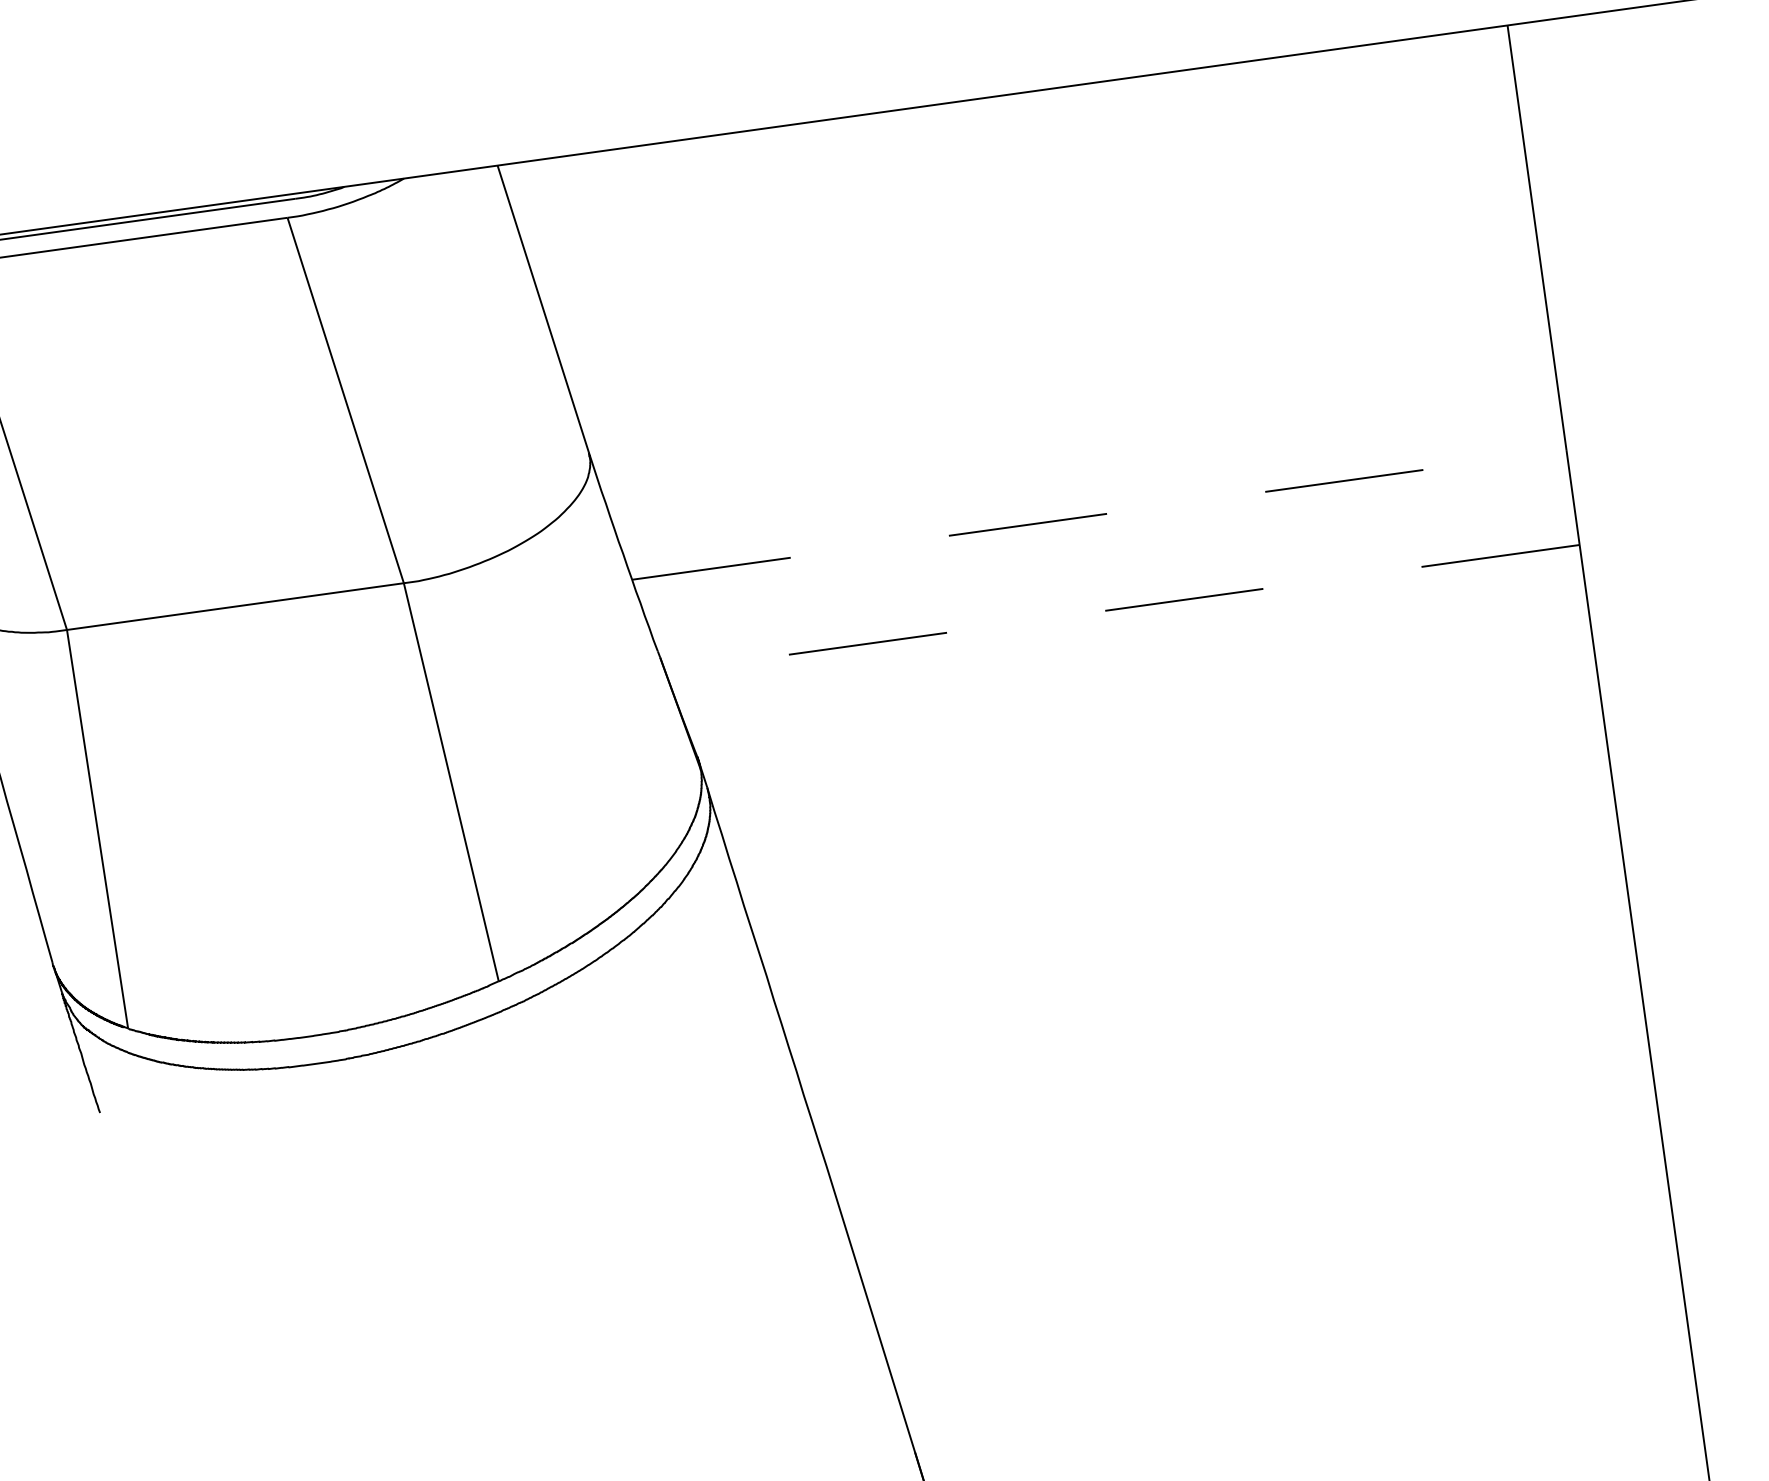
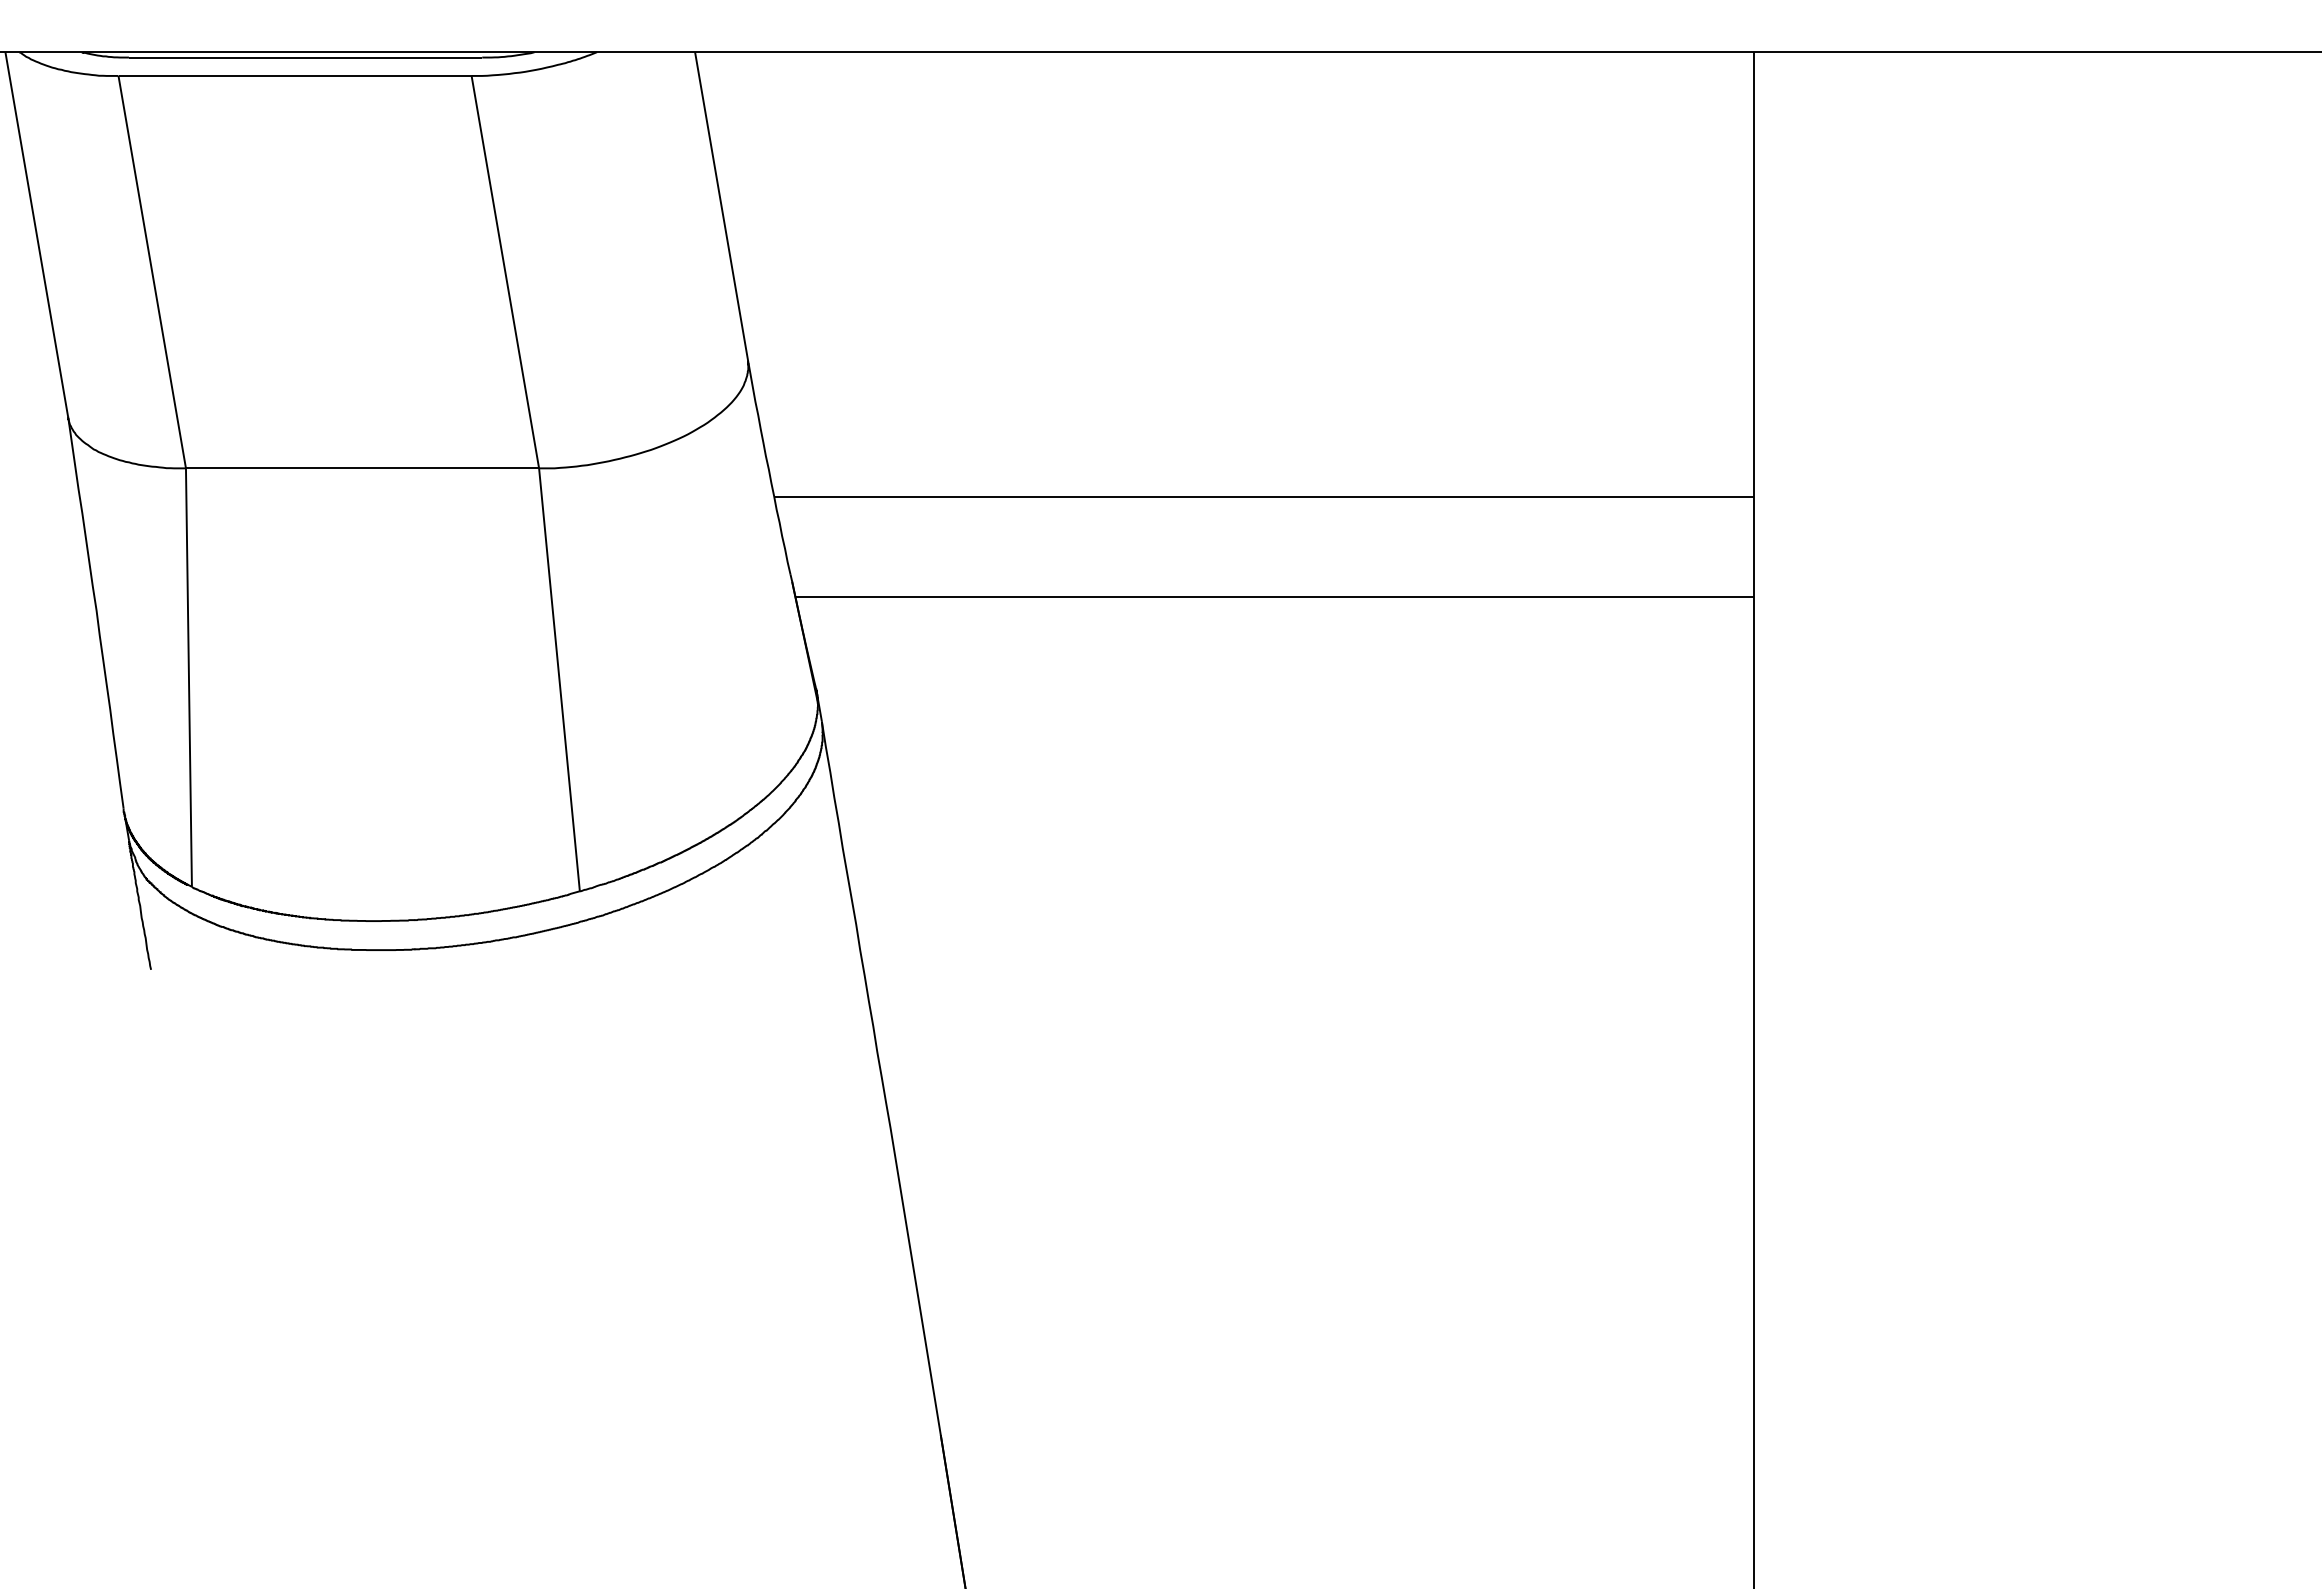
line: (1099, 514) -> (1264, 497), dashed -> solid
line: (1122, 608) -> (1274, 596), dashed -> solid

